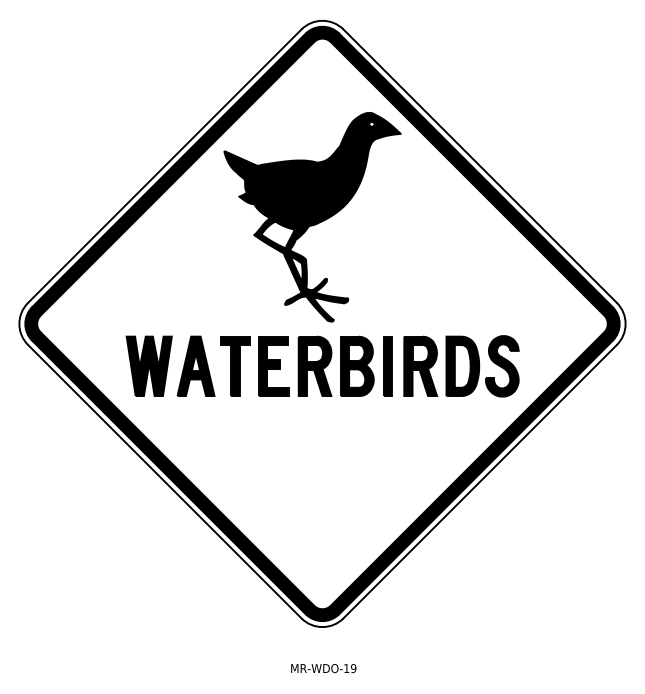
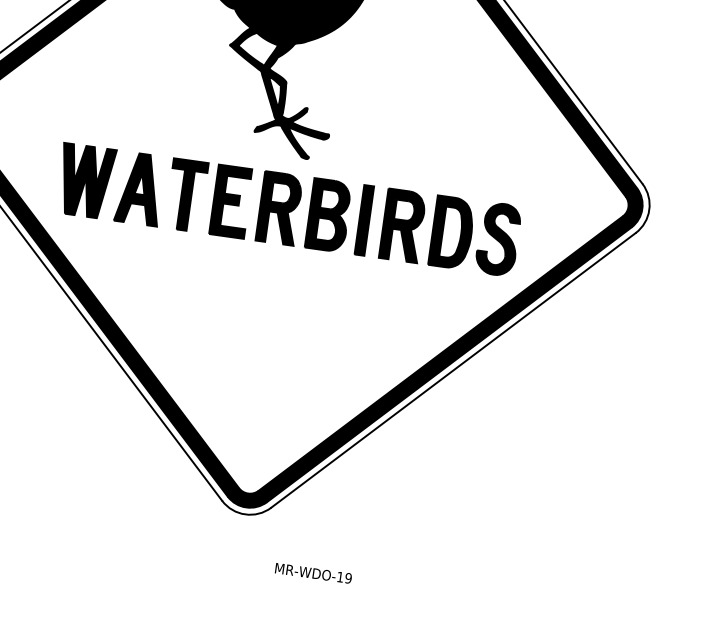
text: (323, 668) -> (313, 573), moved

